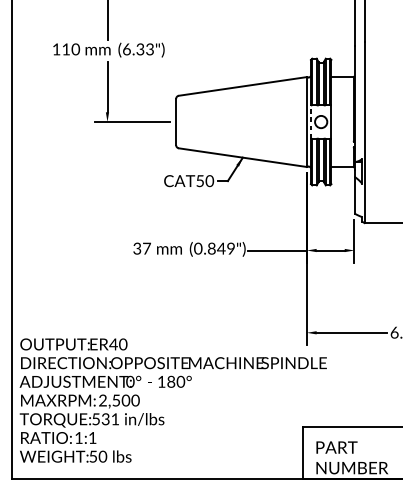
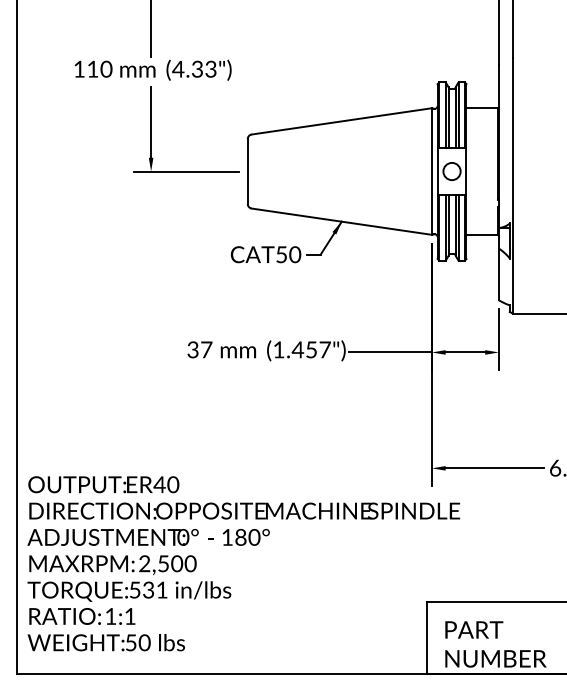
text: (126, 49) -> (178, 69), (6.33") -> (4.33")
line: (310, 122) -> (437, 171), dashed -> solid
text: (214, 248) -> (301, 349), (0.849") -> (1.457")

